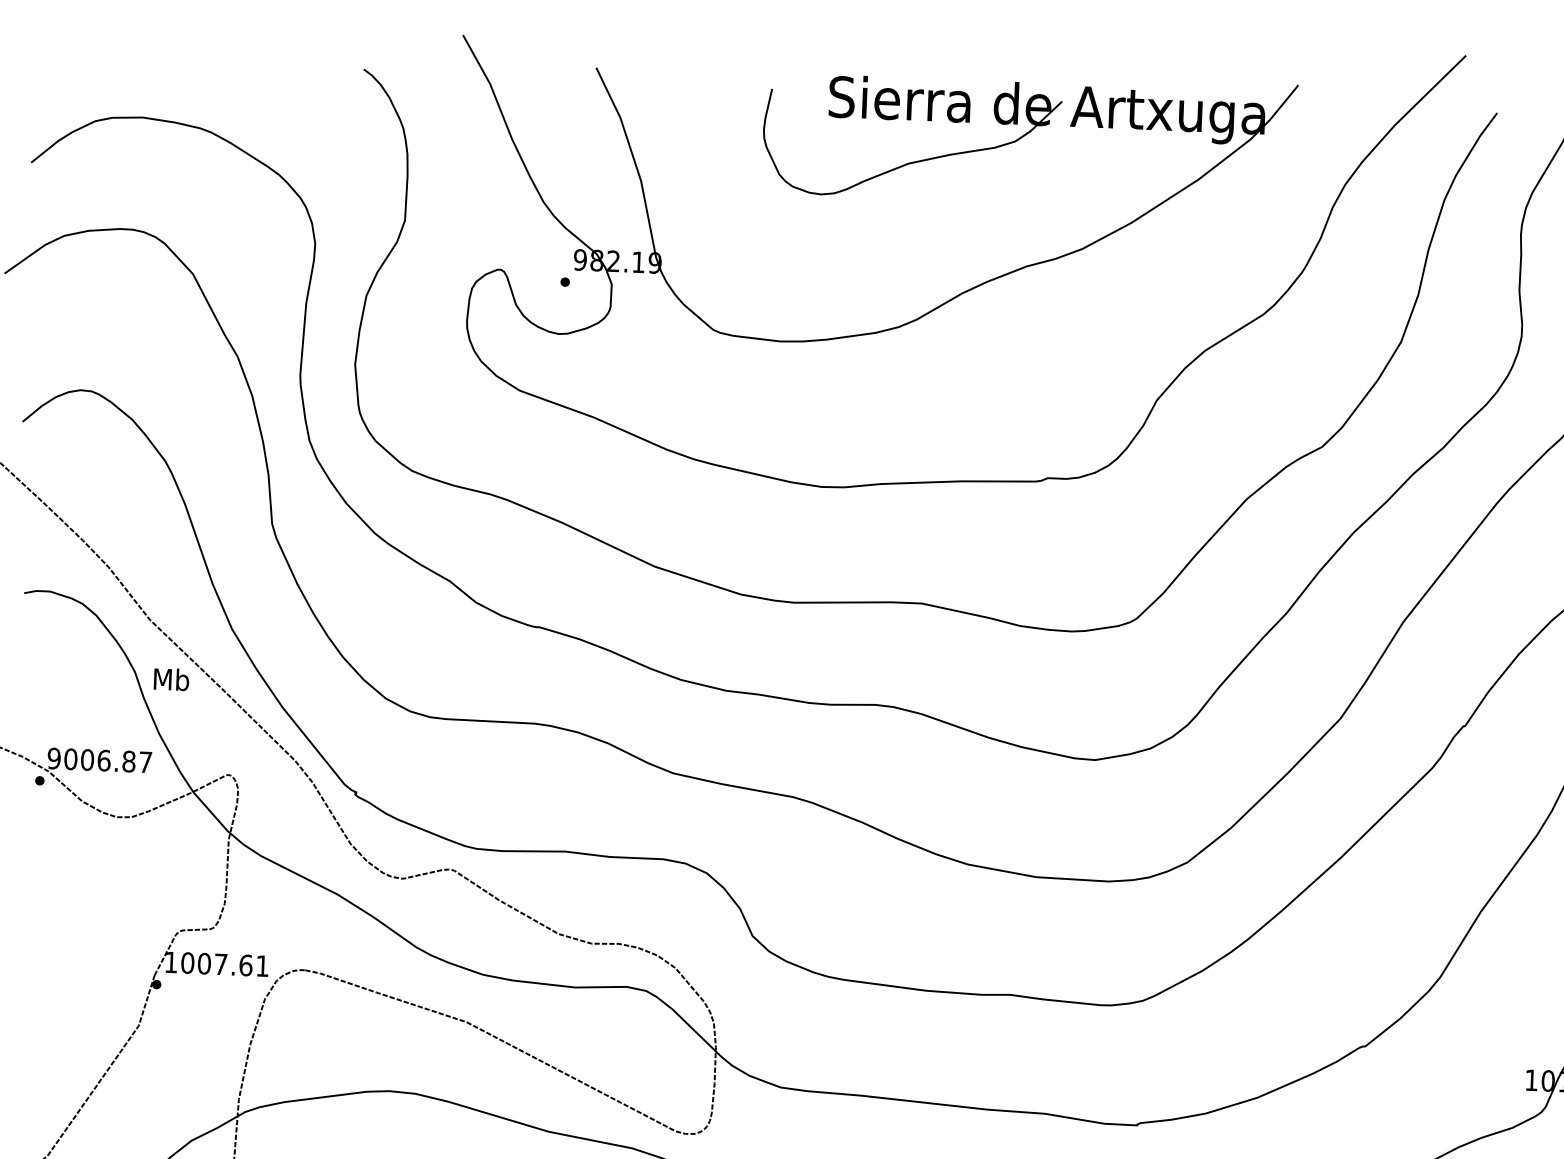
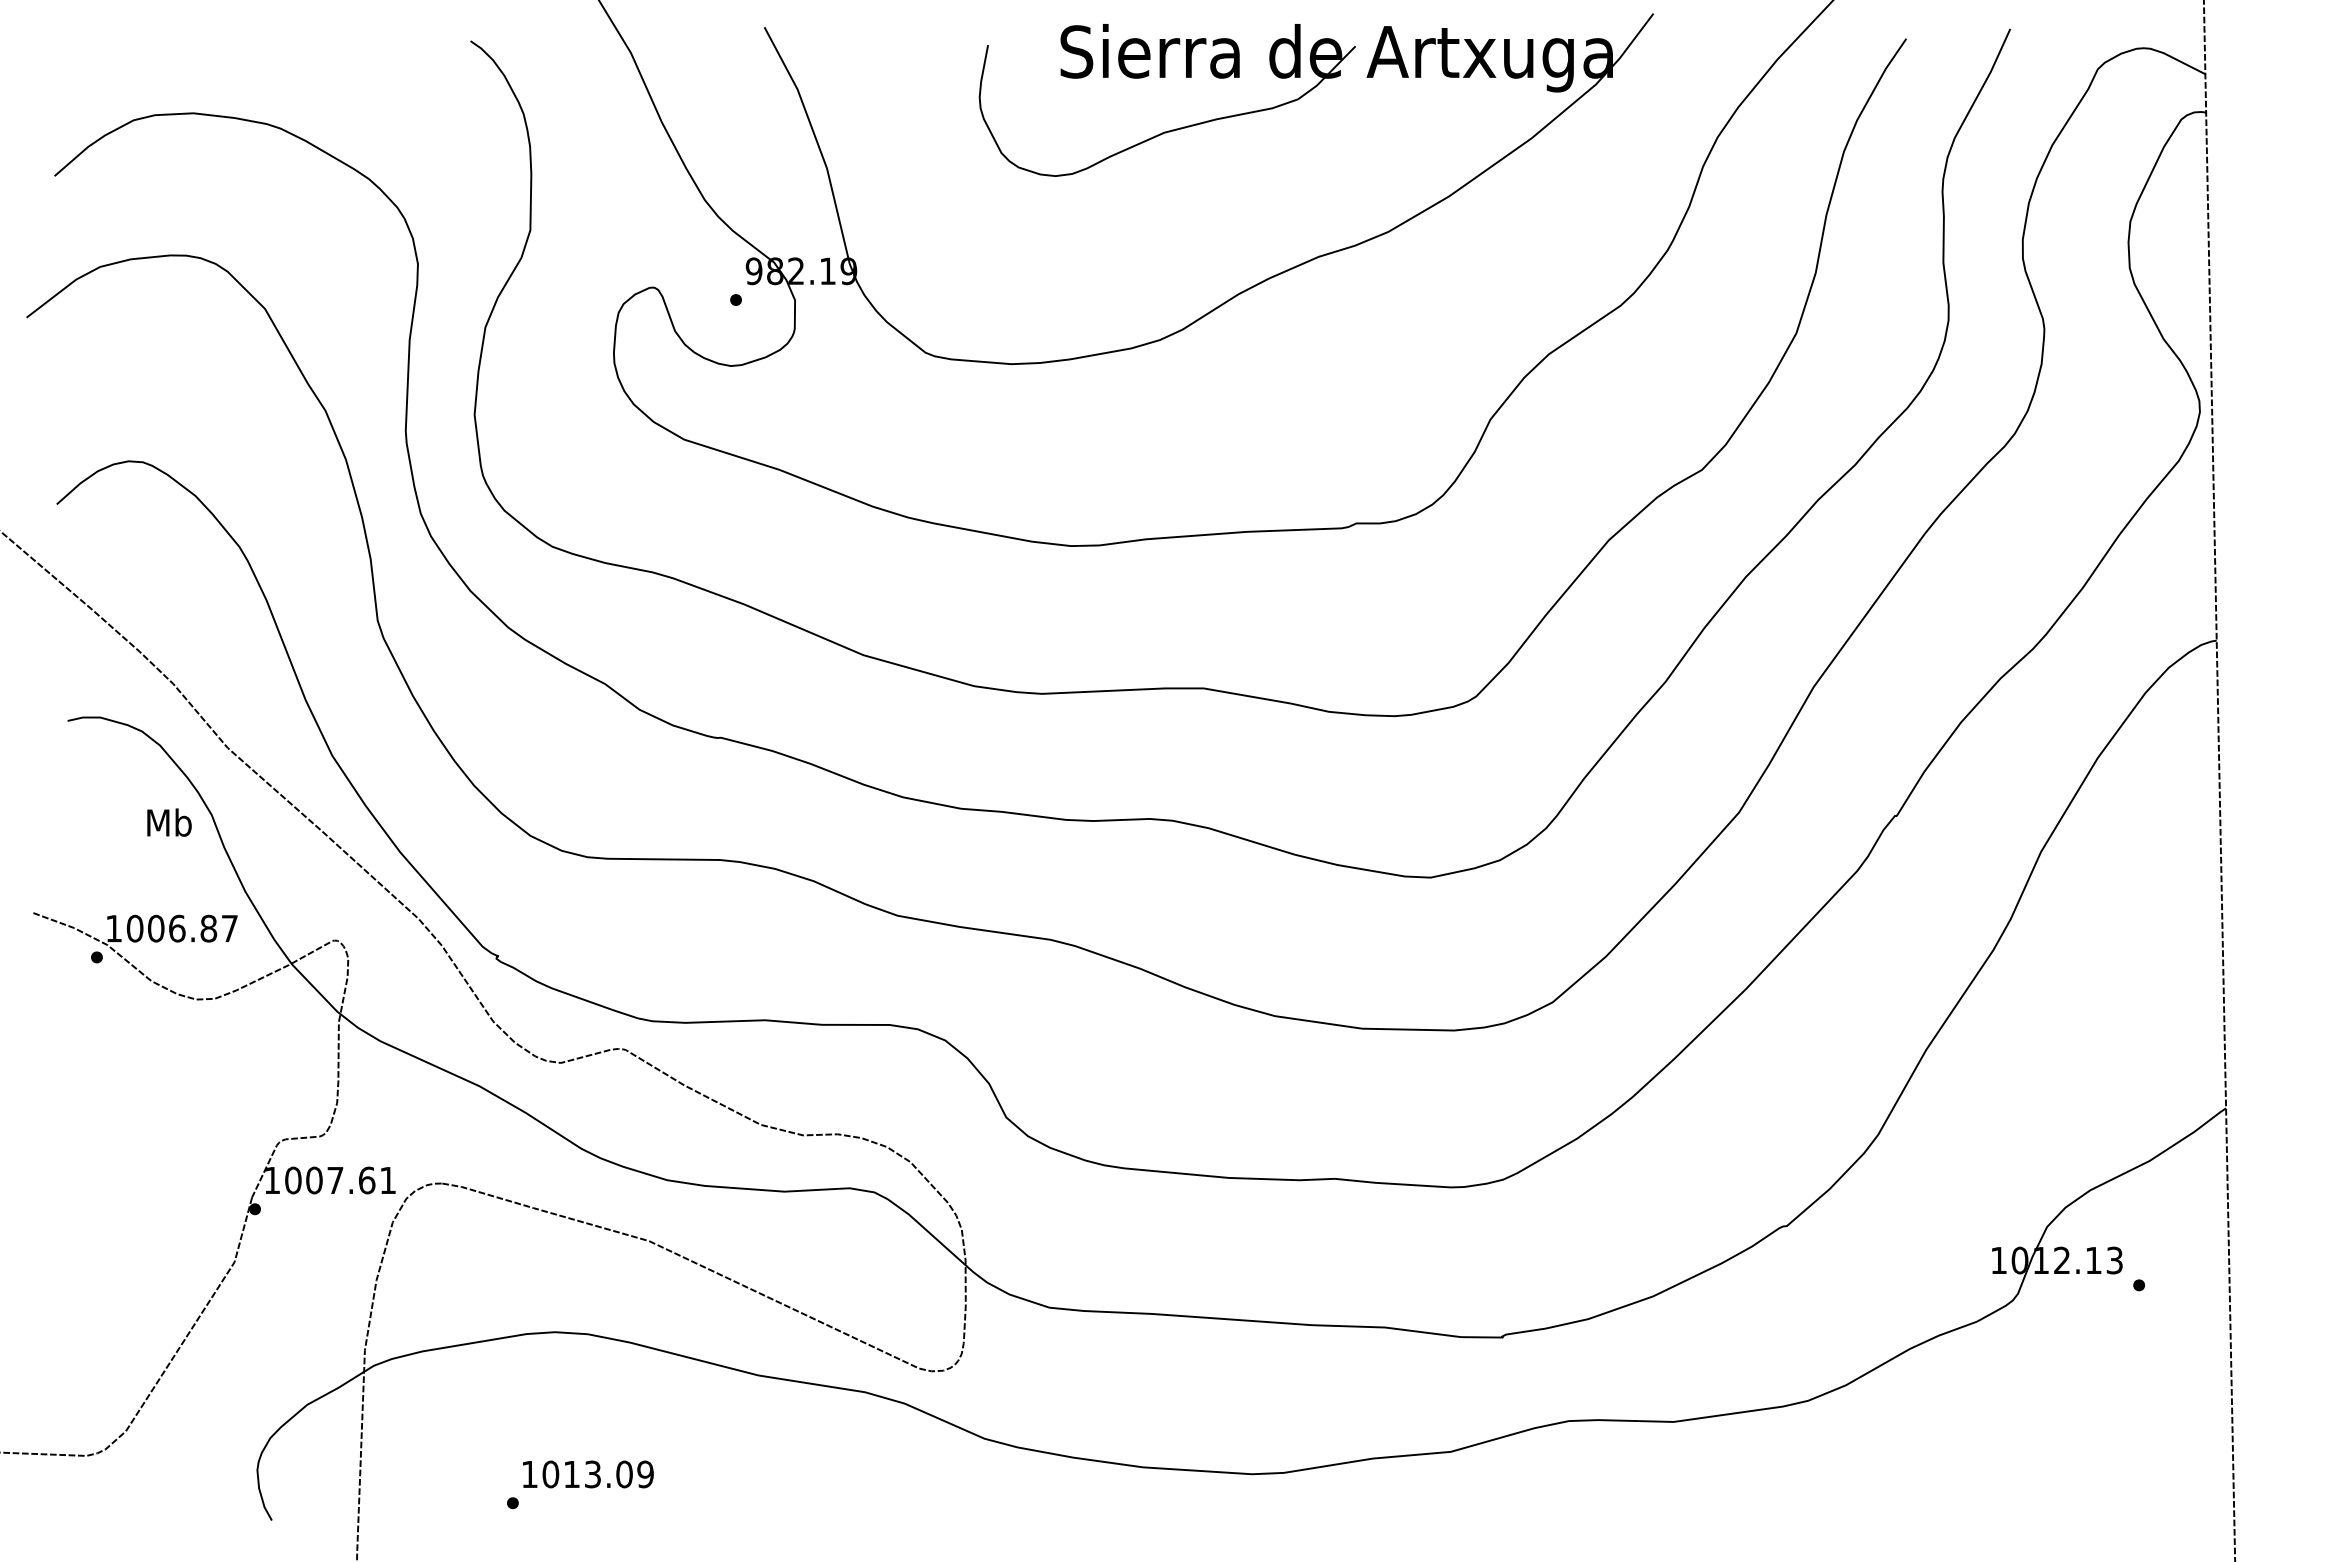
text: (171, 679) -> (169, 822), moved
text: (53, 758) -> (113, 928), 9006.87 -> 1006.87

